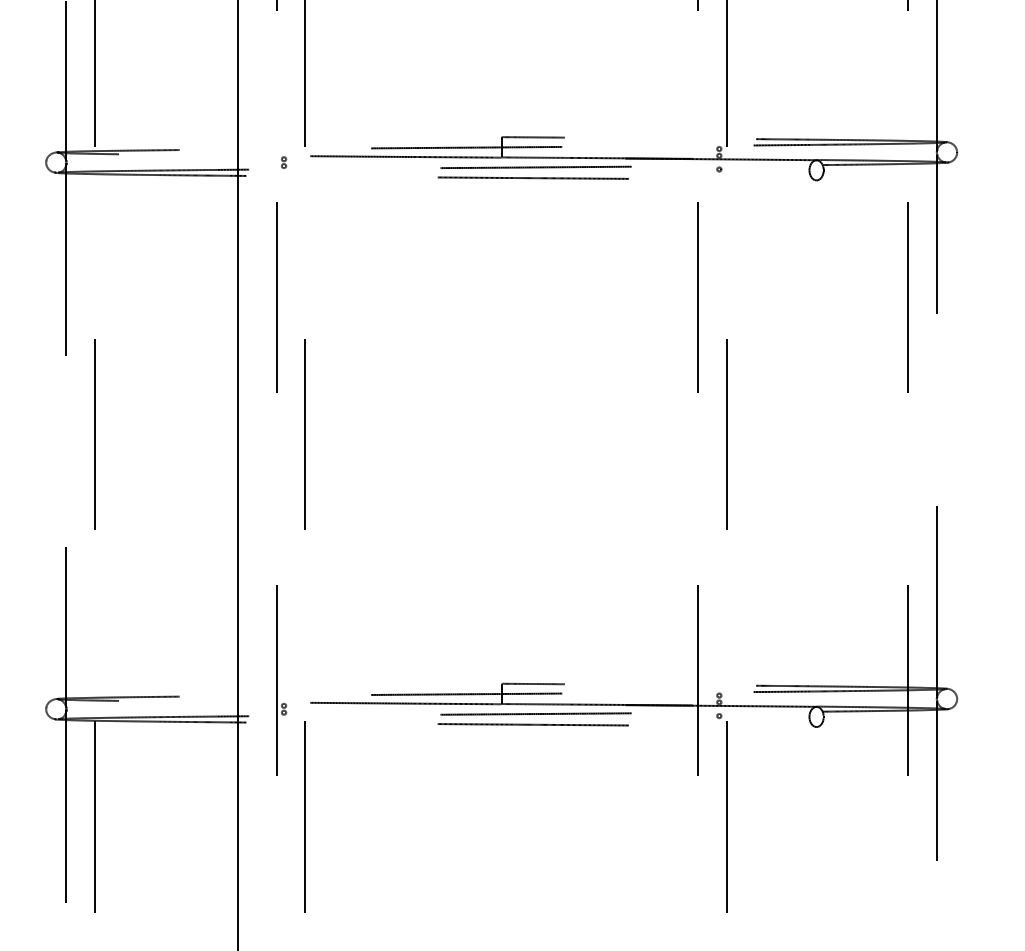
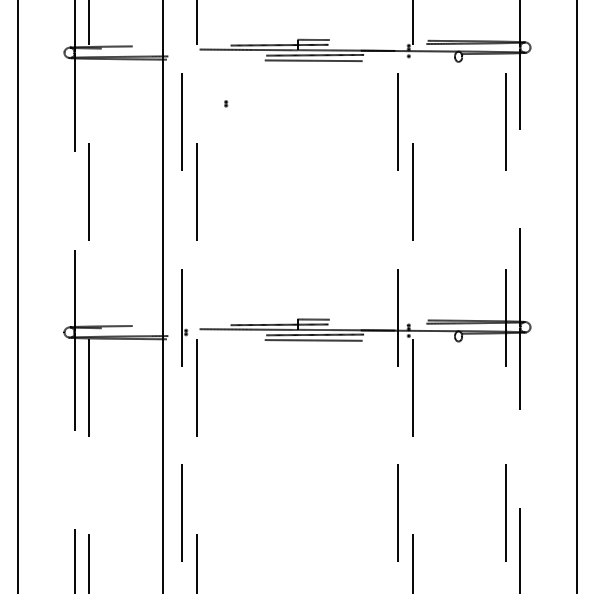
part: (284, 161) -> (226, 103), moved

